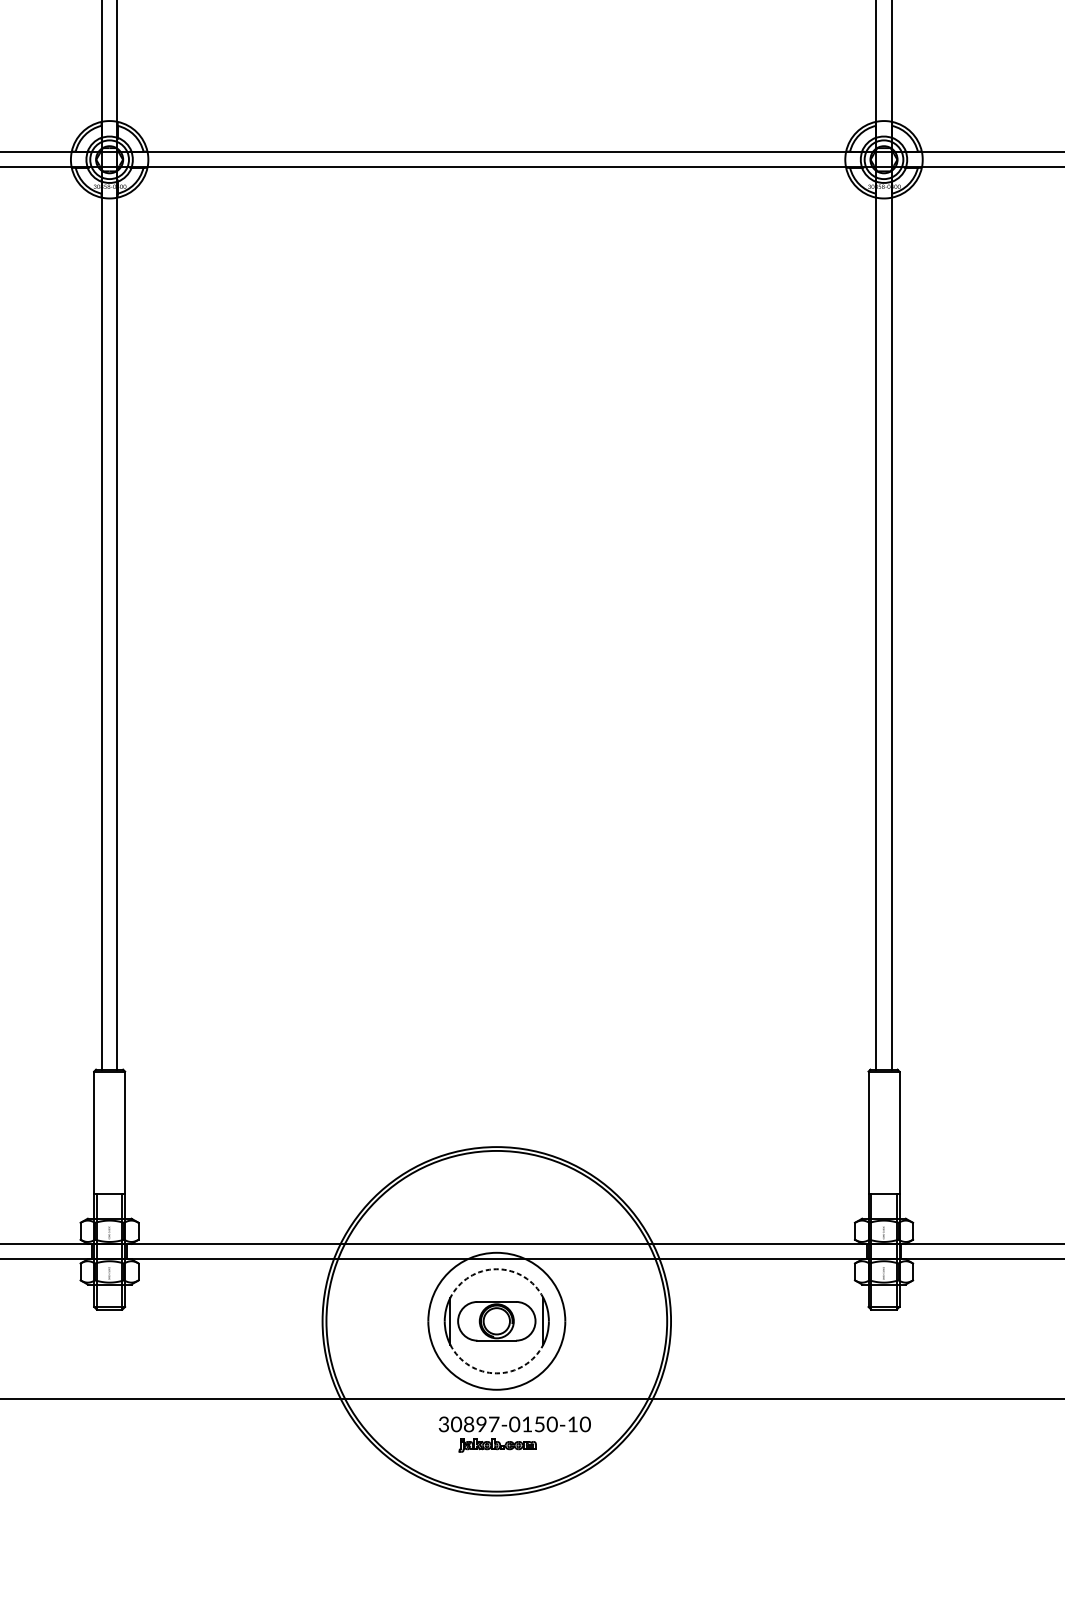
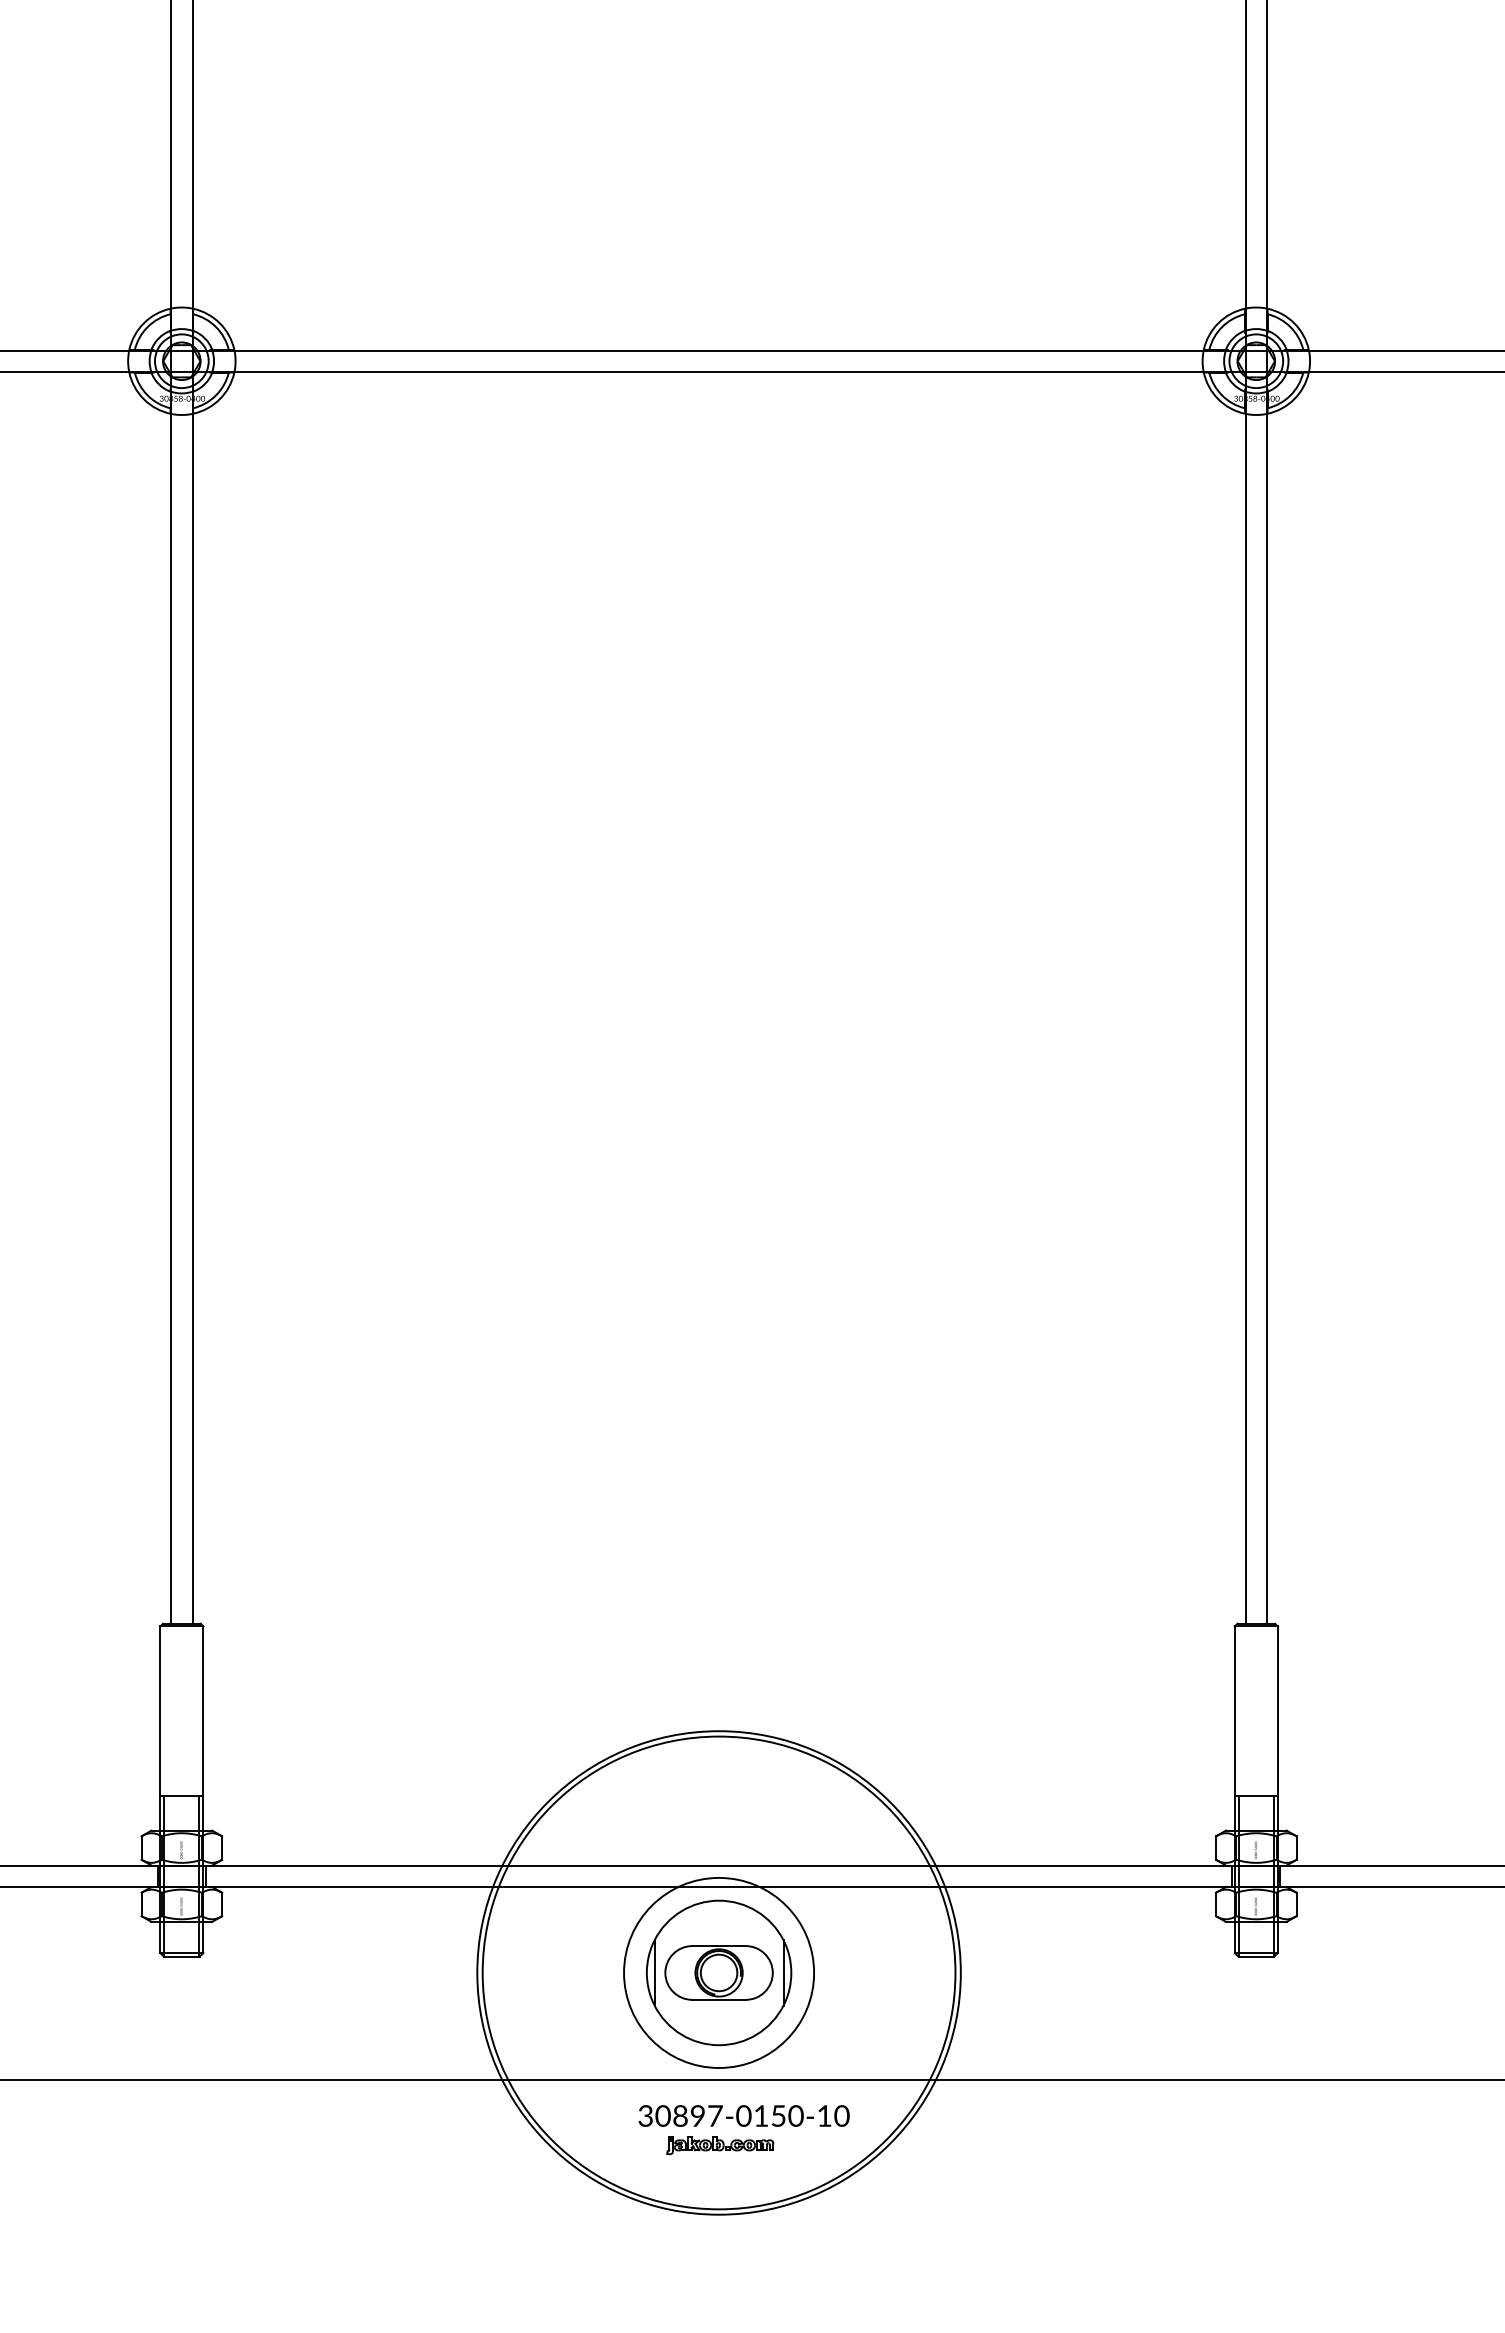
arc: (497, 1269) -> (719, 1900), dashed -> solid
arc: (497, 1373) -> (719, 2045), dashed -> solid

